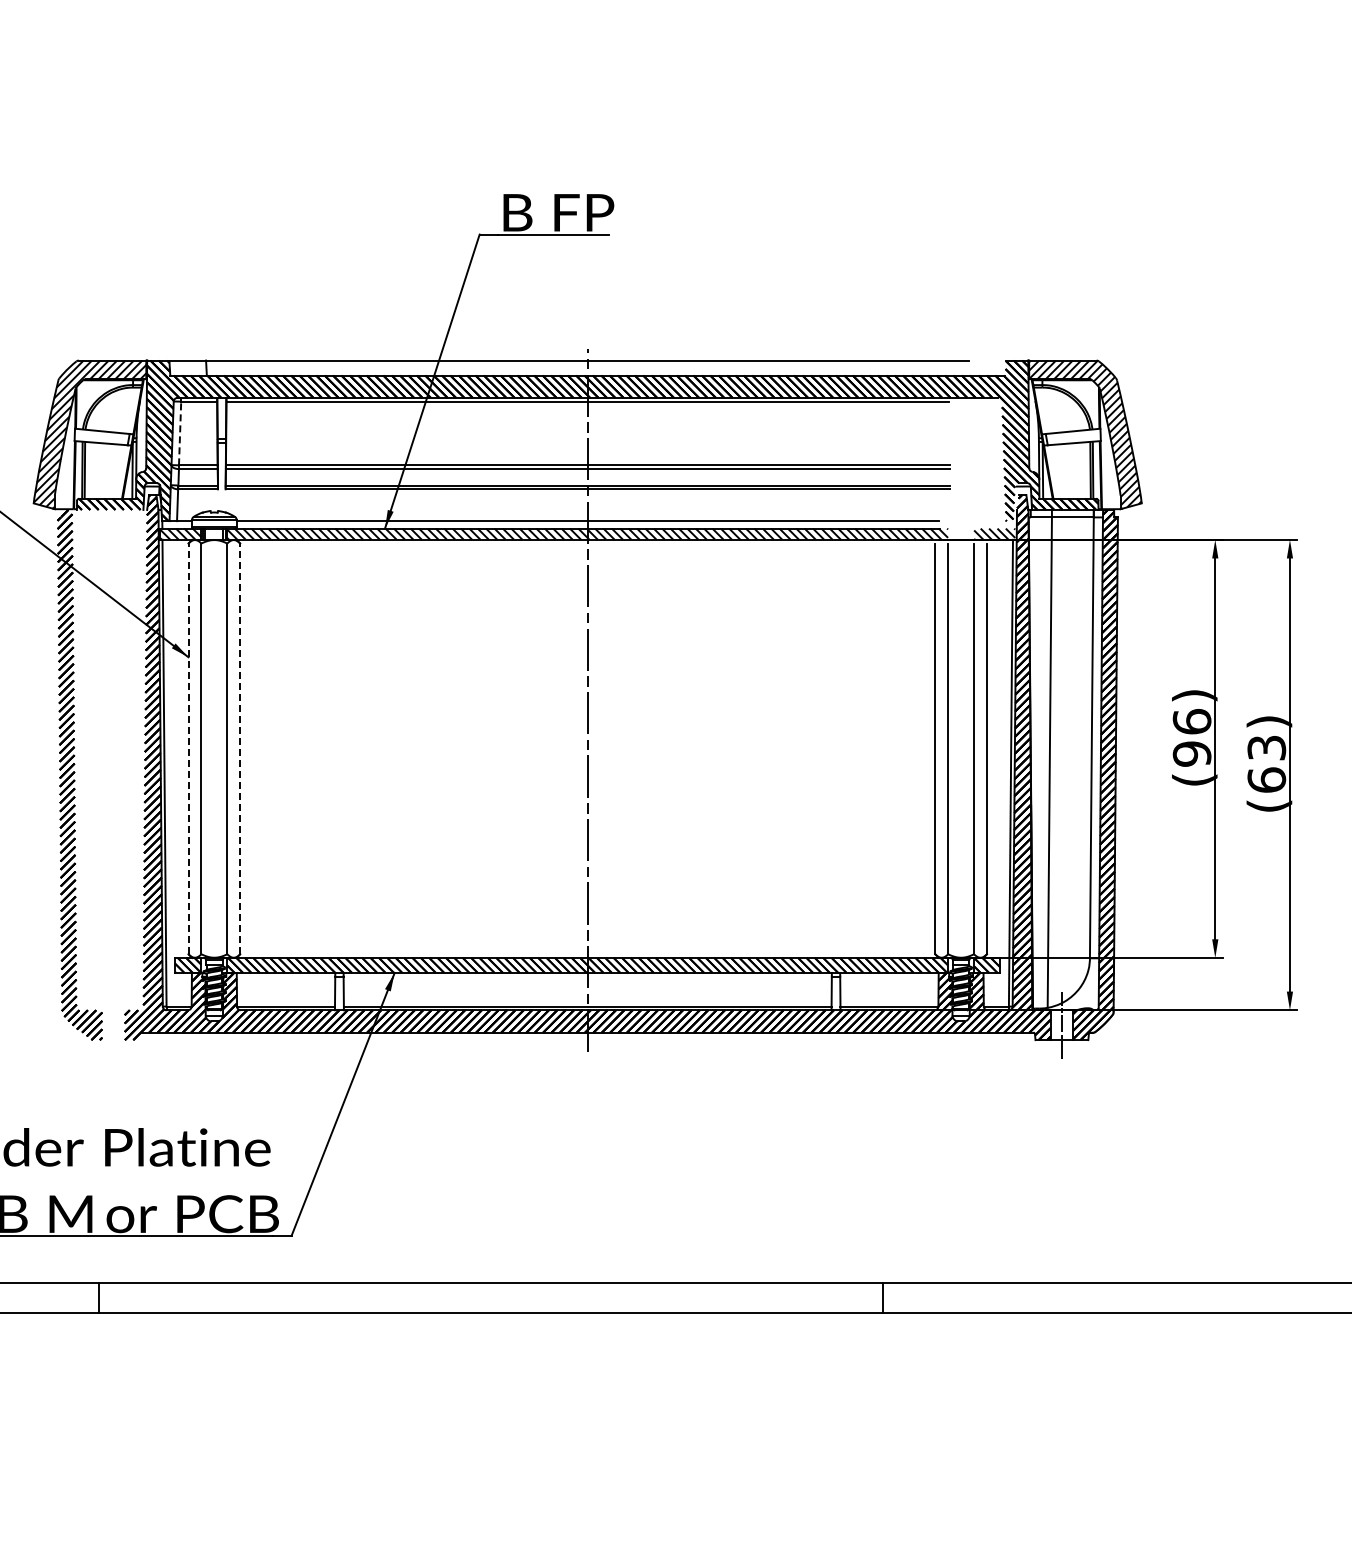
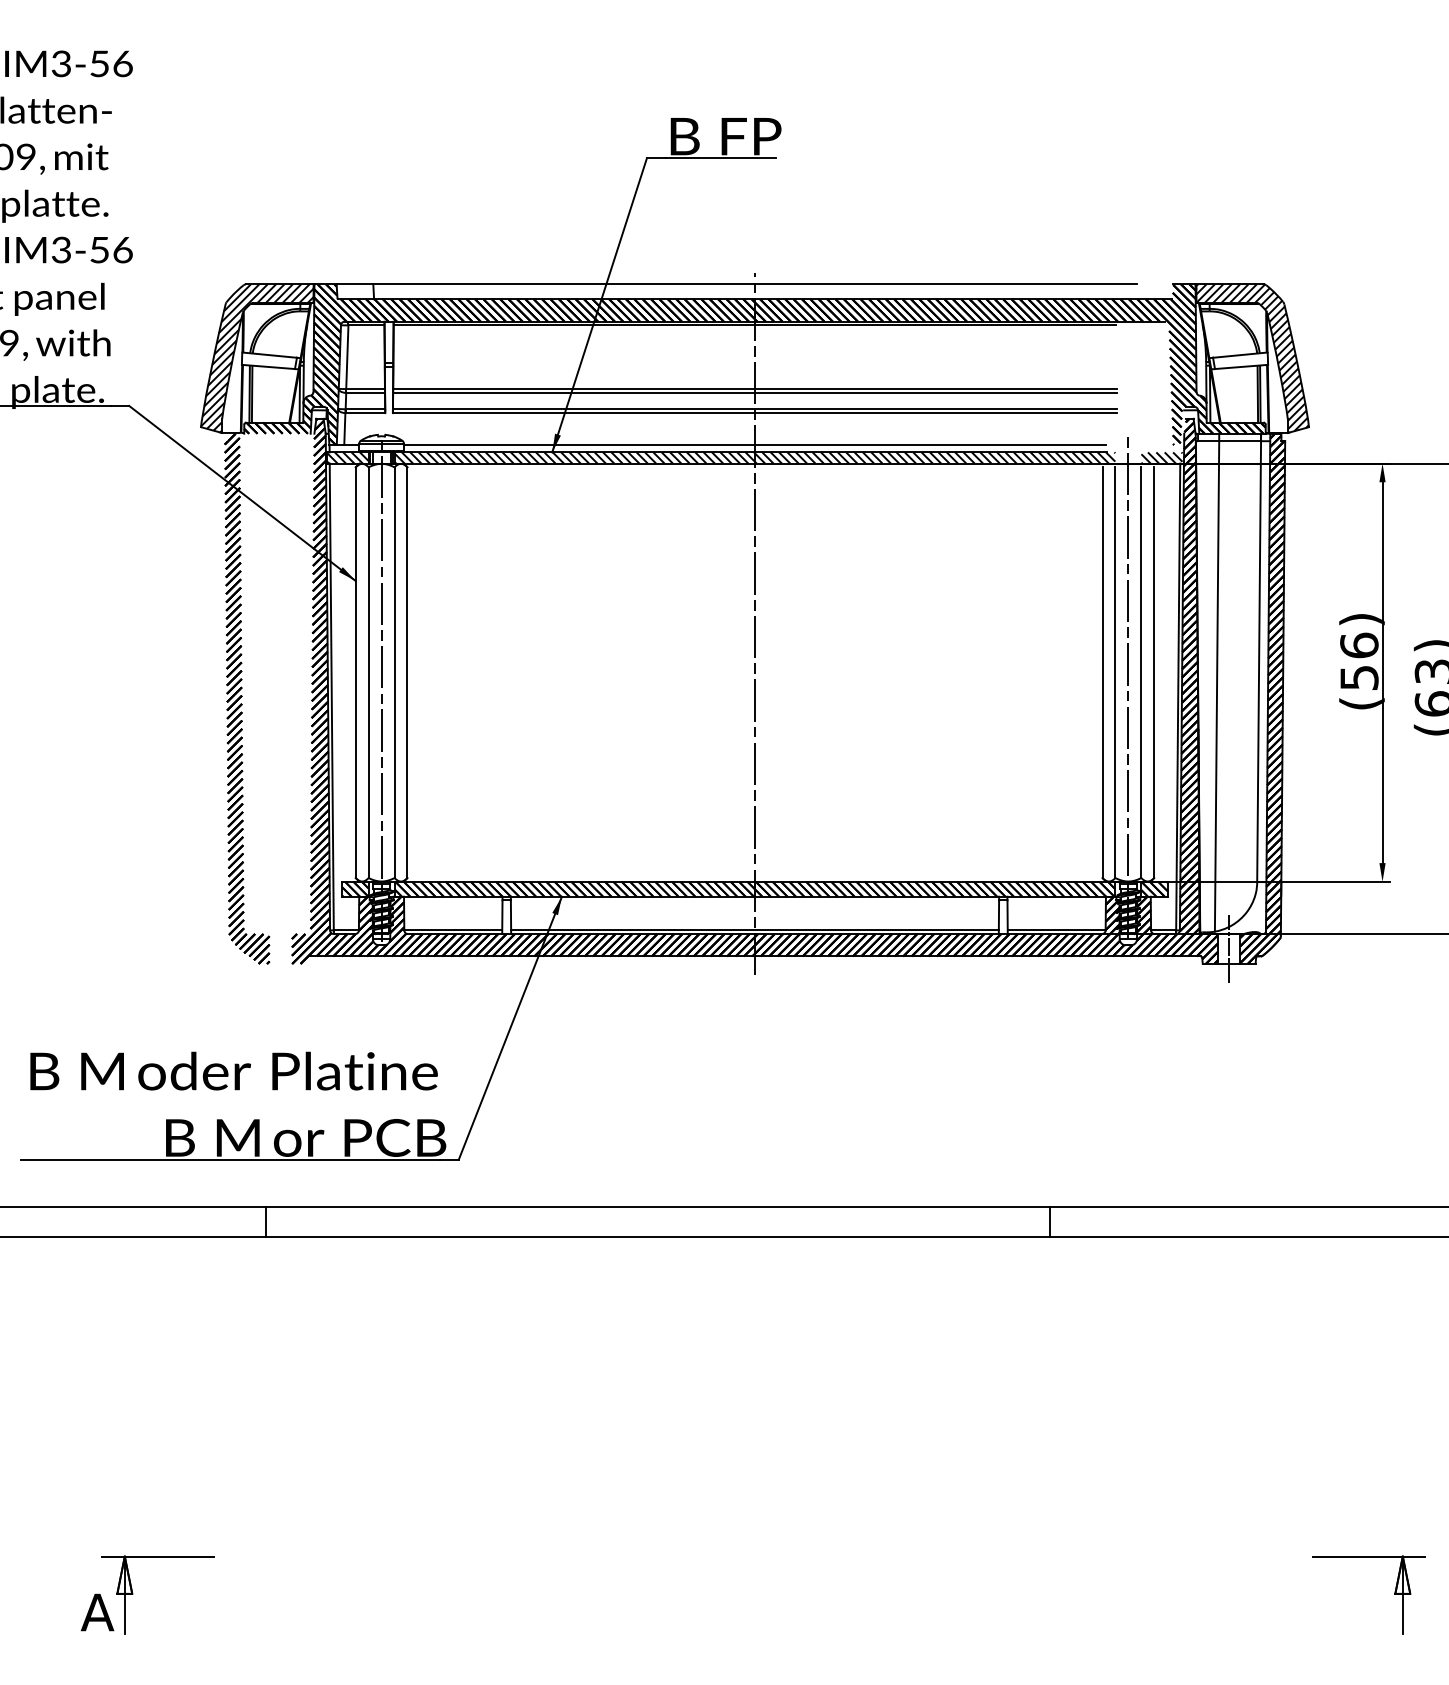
line: (180, 433) -> (347, 357), dashed -> solid
line: (188, 748) -> (355, 672), dashed -> solid
line: (240, 748) -> (407, 672), dashed -> solid
text: (1192, 753) -> (1359, 677), (96) -> (56)
line: (961, 762) -> (1128, 686), added
line: (214, 764) -> (381, 688), added

